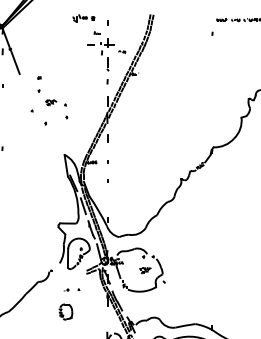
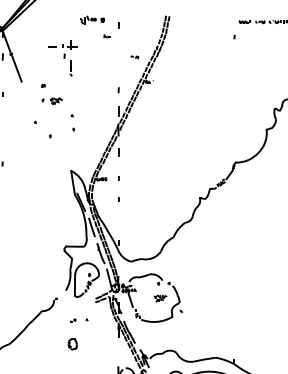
part: (100, 54) -> (62, 58), moved
part: (51, 102) -> (56, 100), moved
part: (65, 312) -> (72, 344), size x0.6

